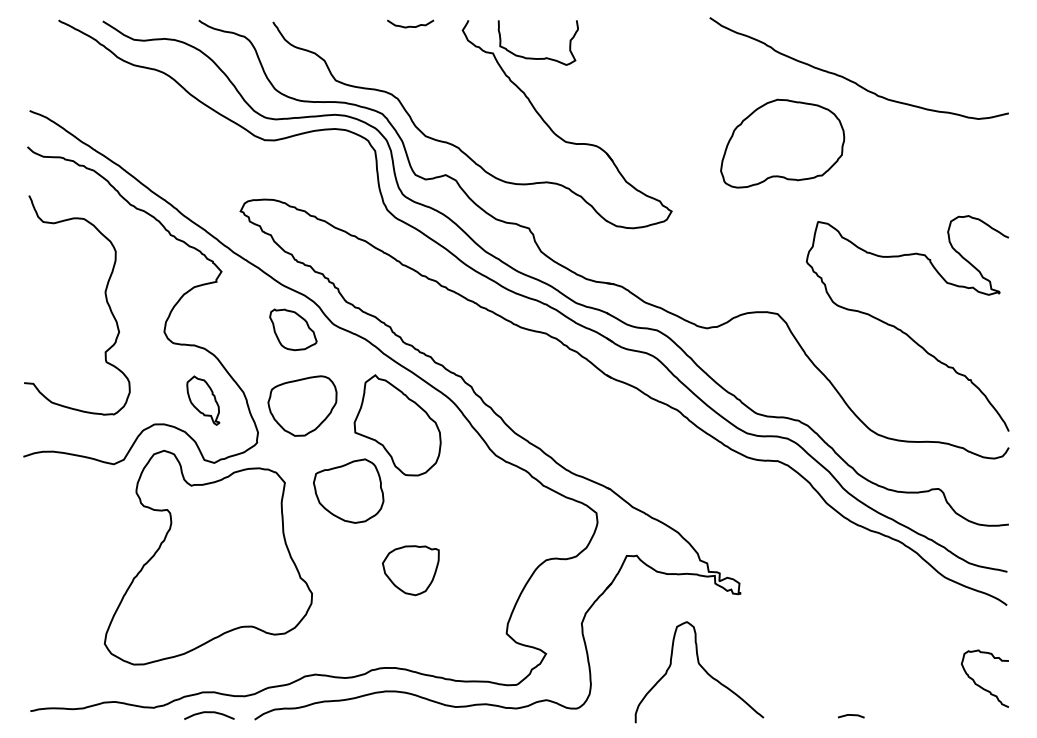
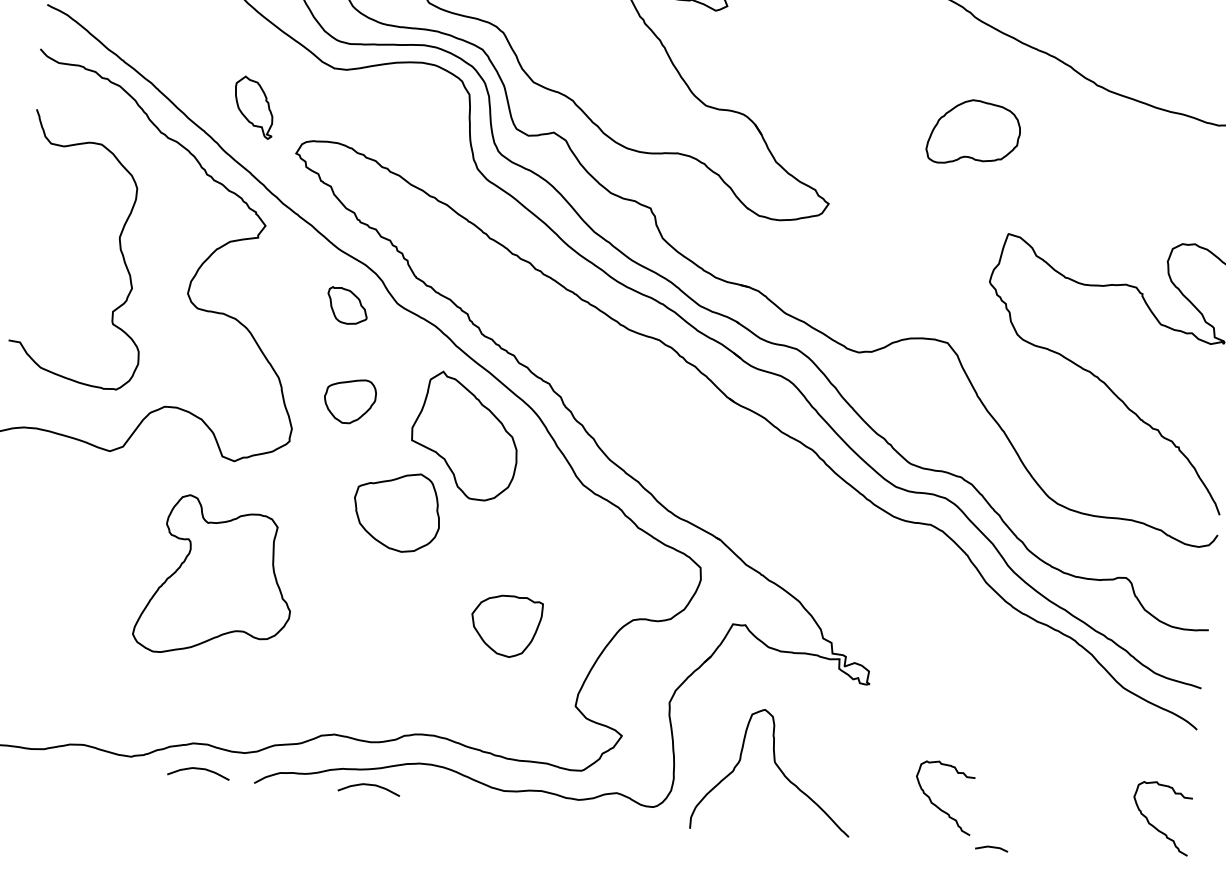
part: (782, 143) -> (973, 132), size x0.6
part: (293, 329) -> (347, 305), size x0.7
part: (203, 400) -> (254, 107), moved
part: (302, 405) -> (349, 400), size x0.6
part: (207, 557) -> (214, 577), size x0.6
part: (410, 570) -> (505, 625), moved
curve: (702, 669) -> (778, 770), moved
curve: (804, 685) -> (937, 805), added
curve: (347, 713) -> (369, 786), added

